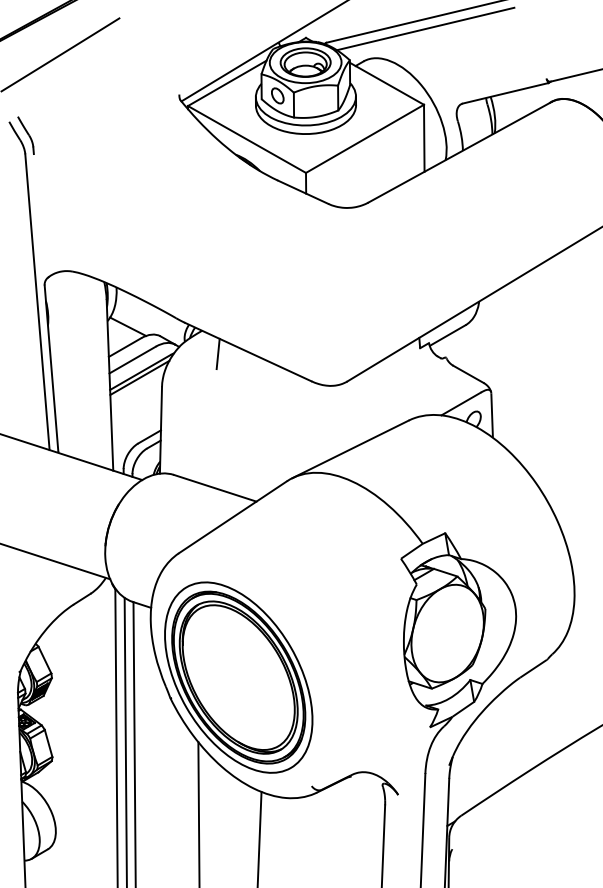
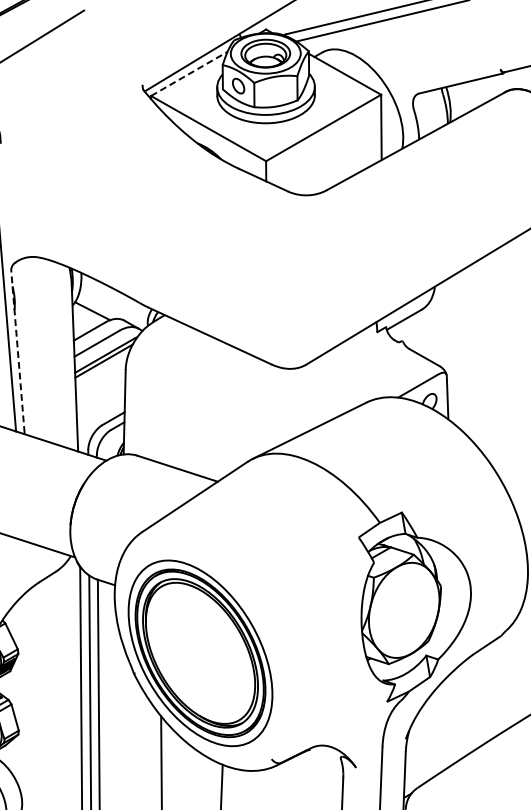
line: (227, 83) -> (189, 74), solid -> dashed
line: (217, 353) -> (179, 337), removed
line: (51, 368) -> (17, 351), solid -> dashed

